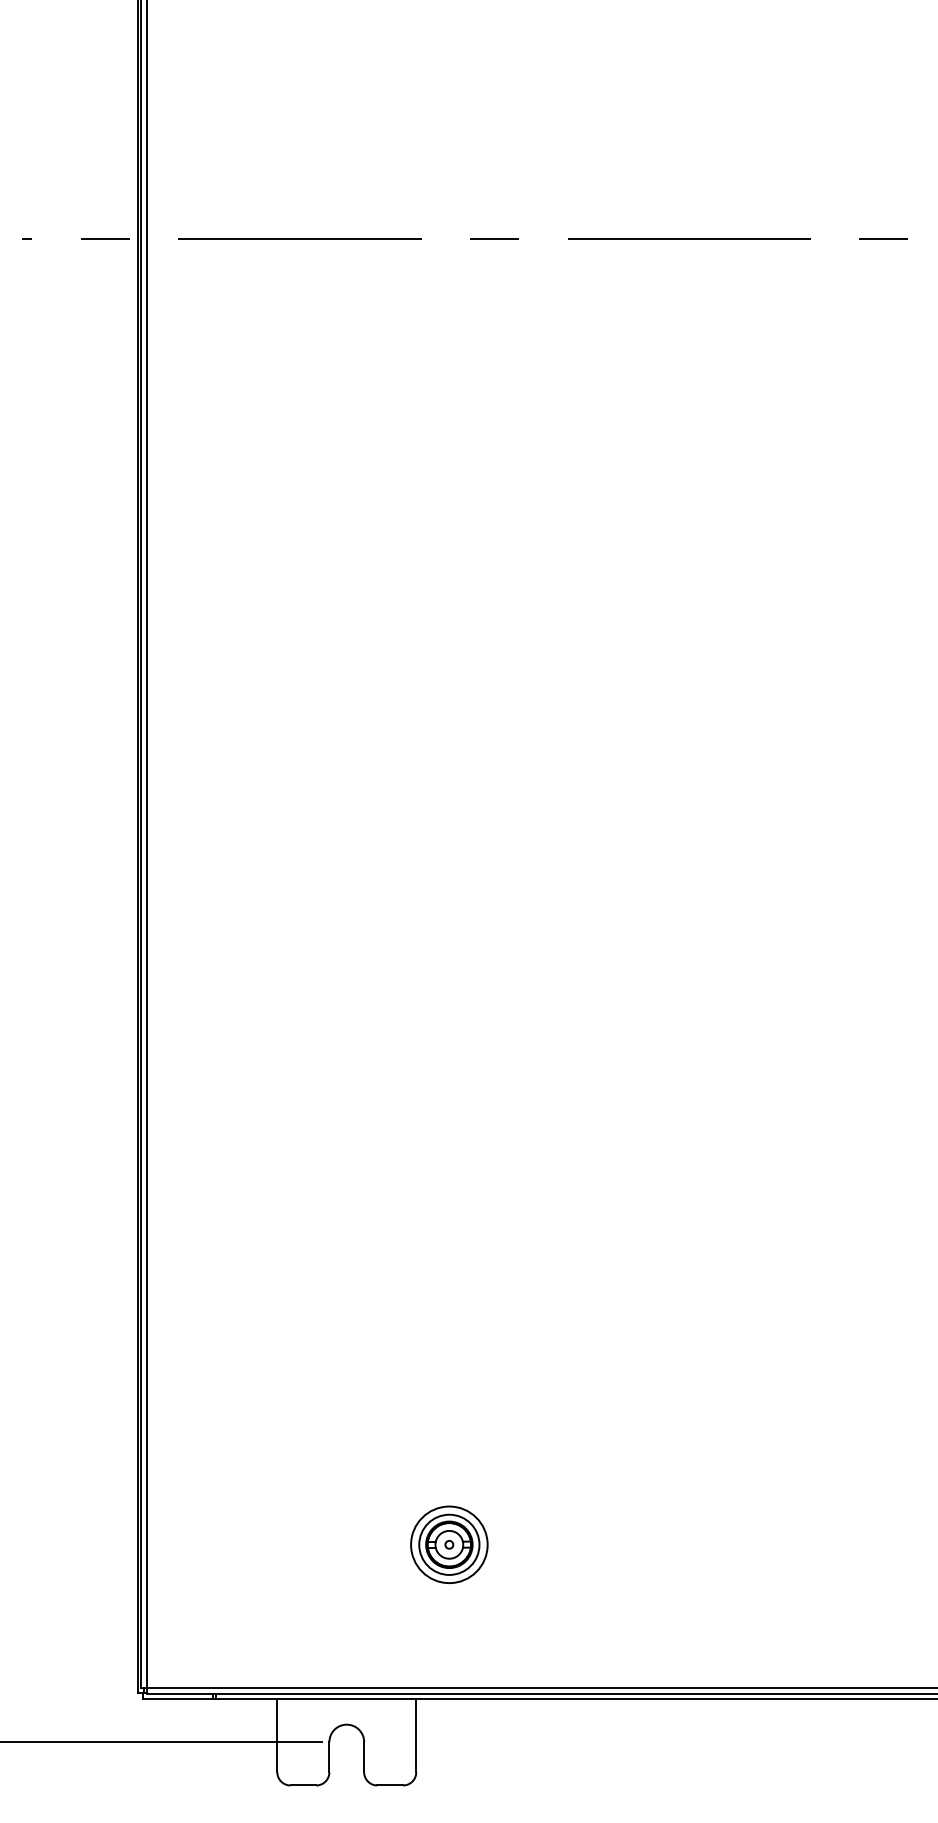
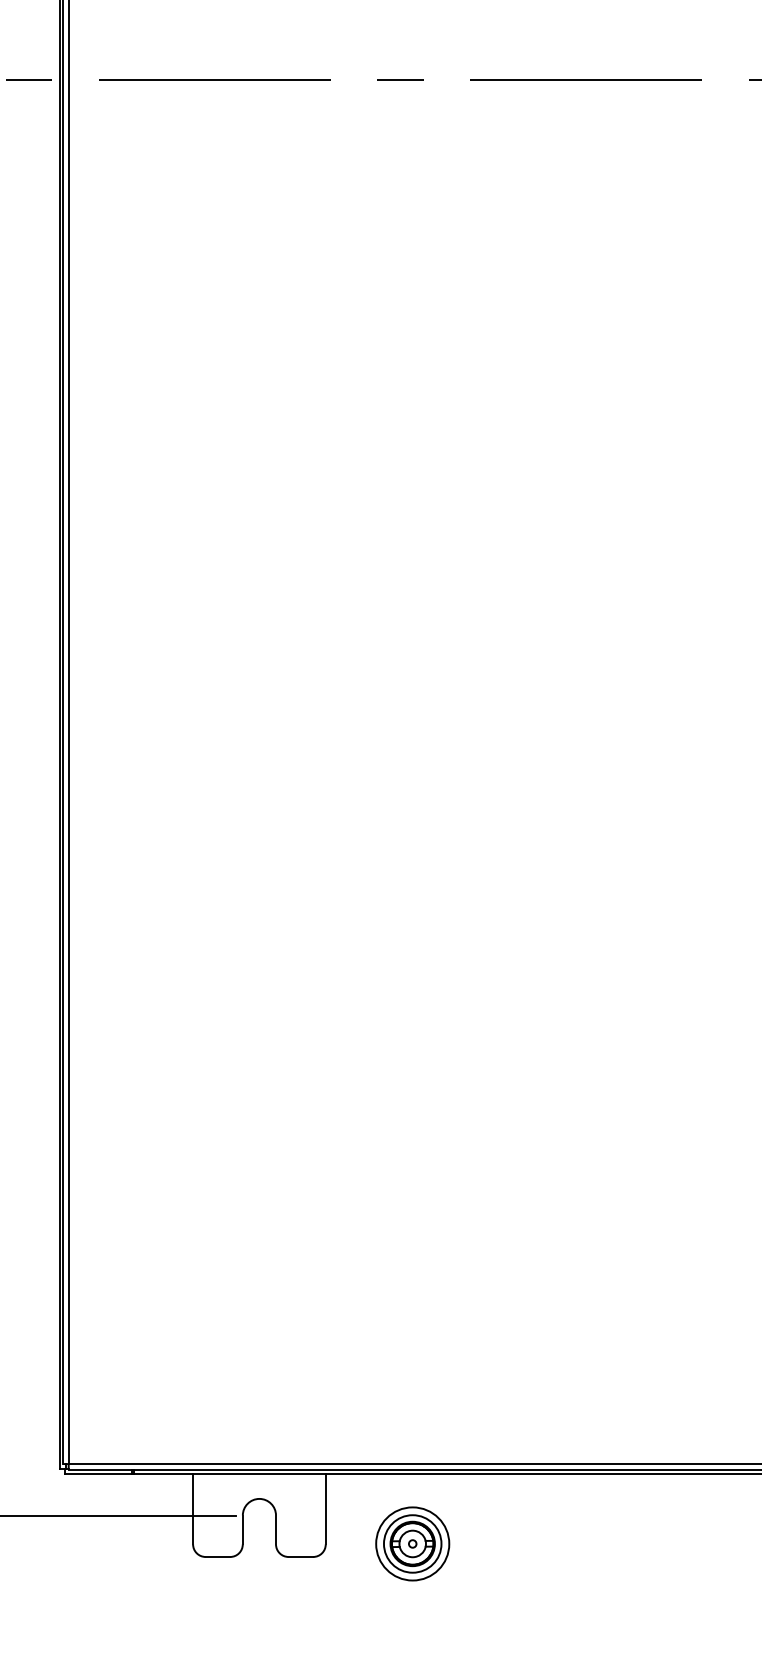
part: (449, 1544) -> (412, 1543), moved

